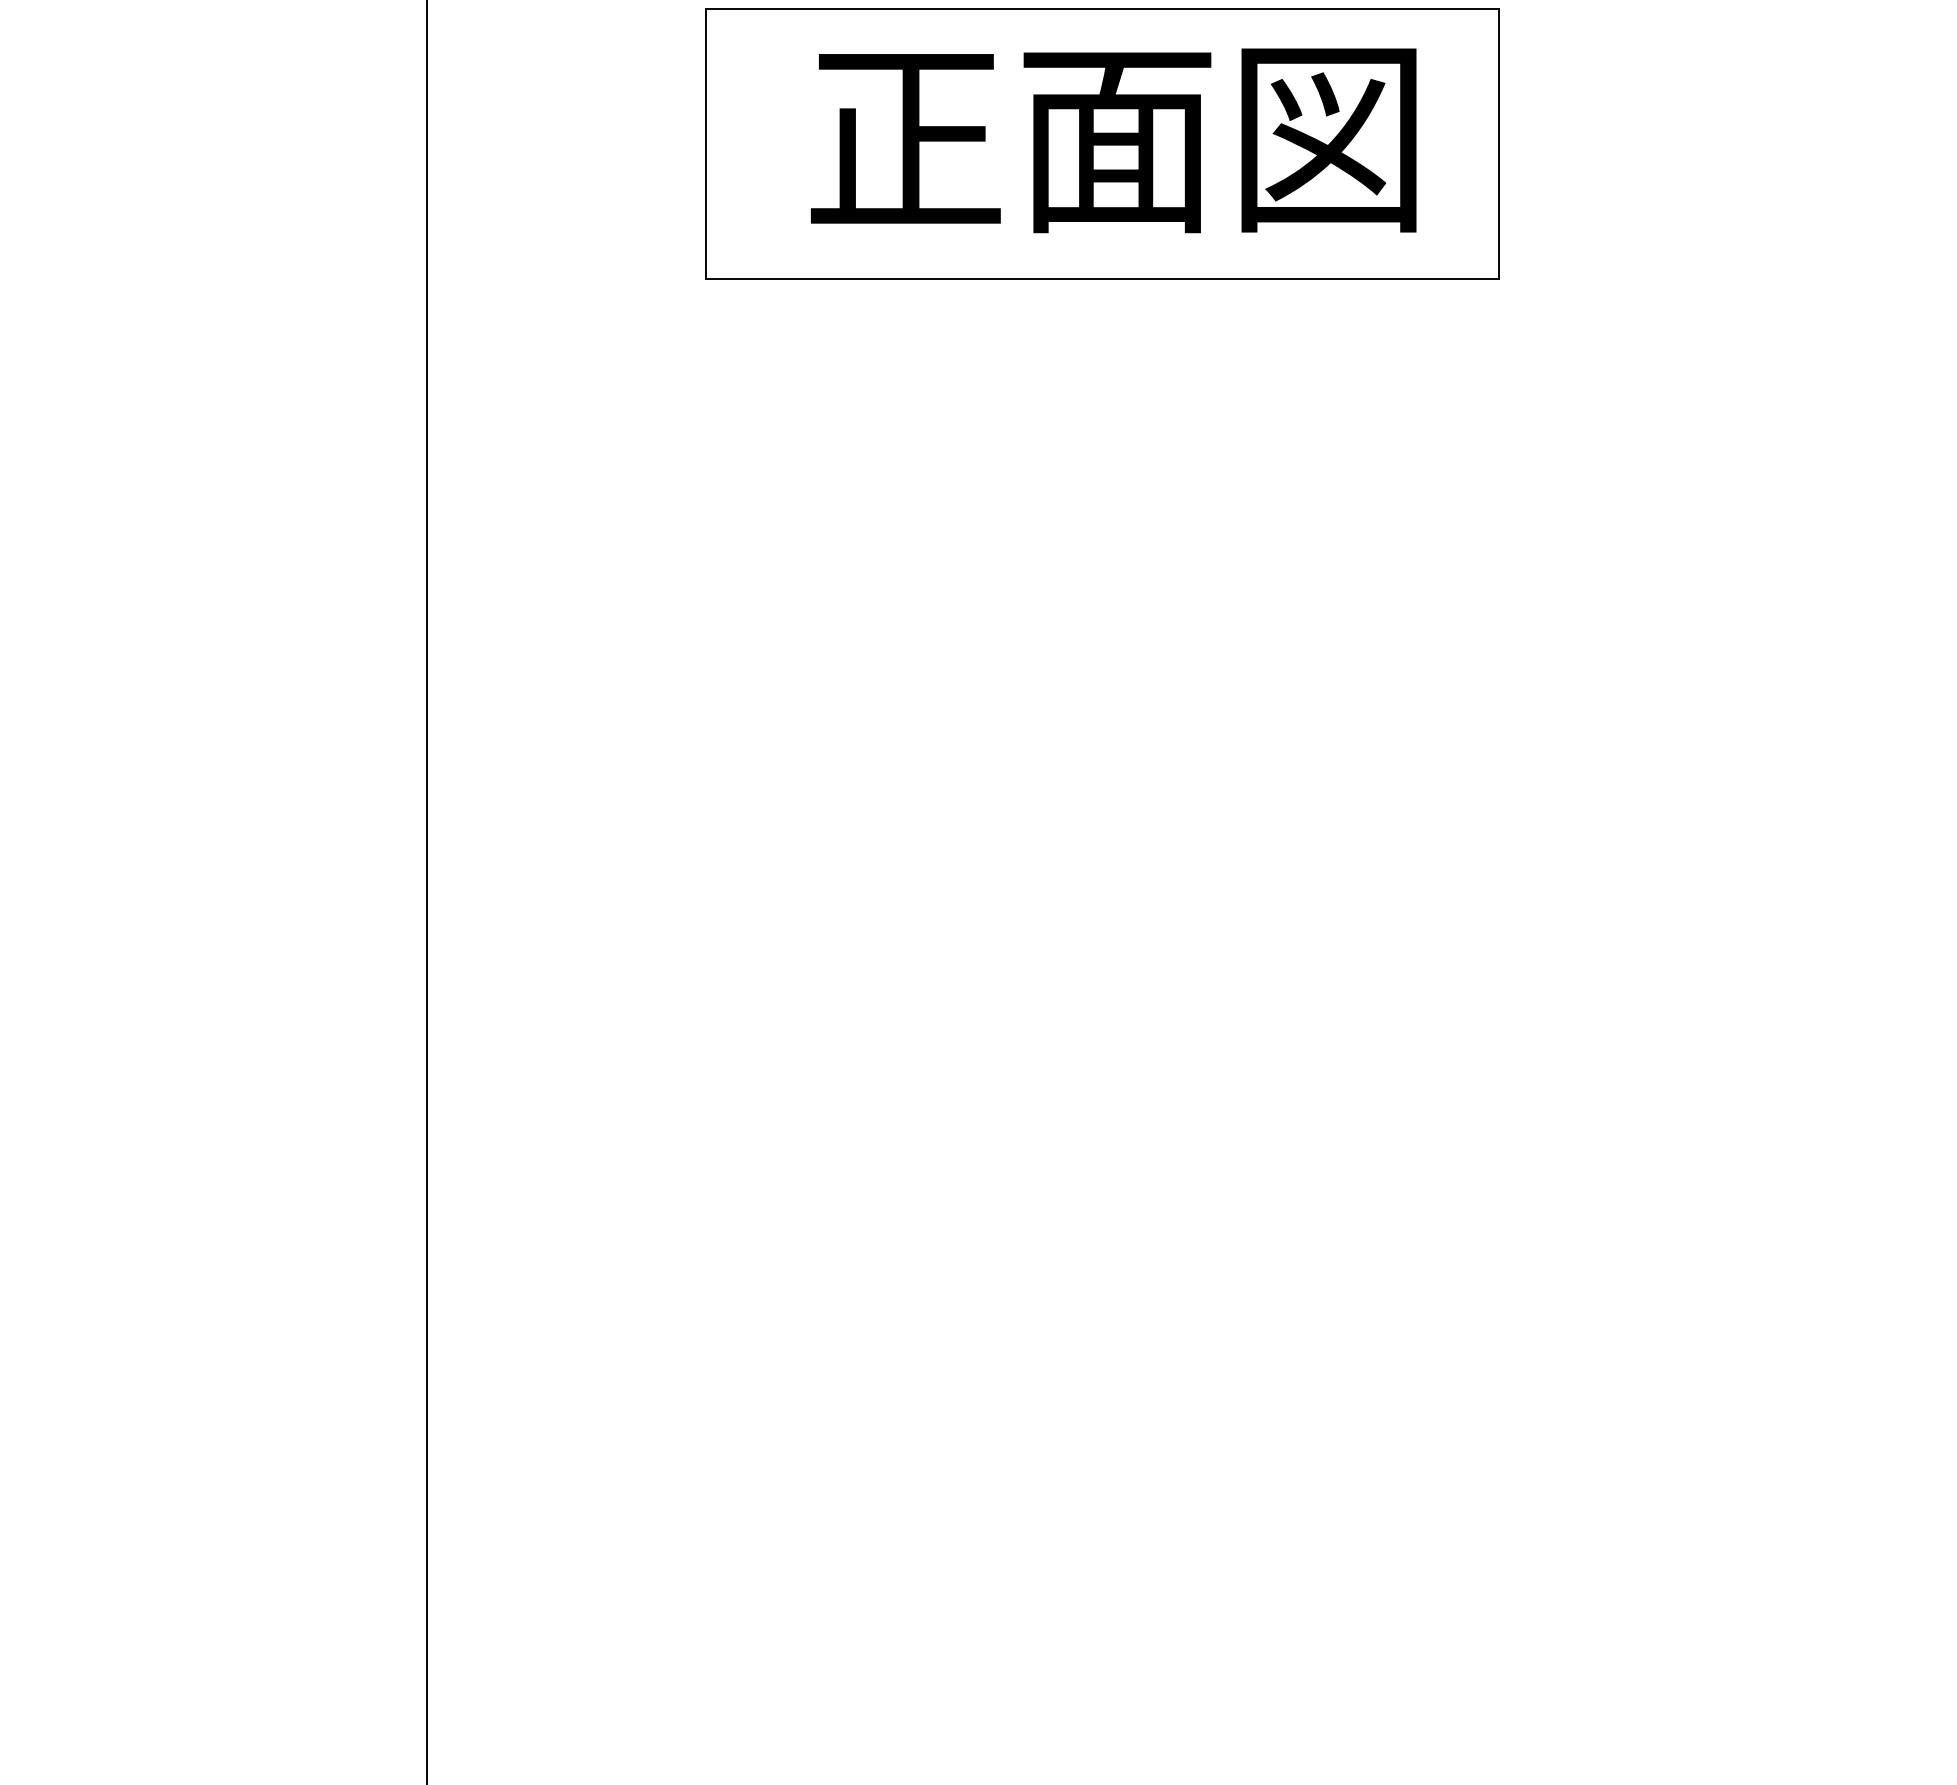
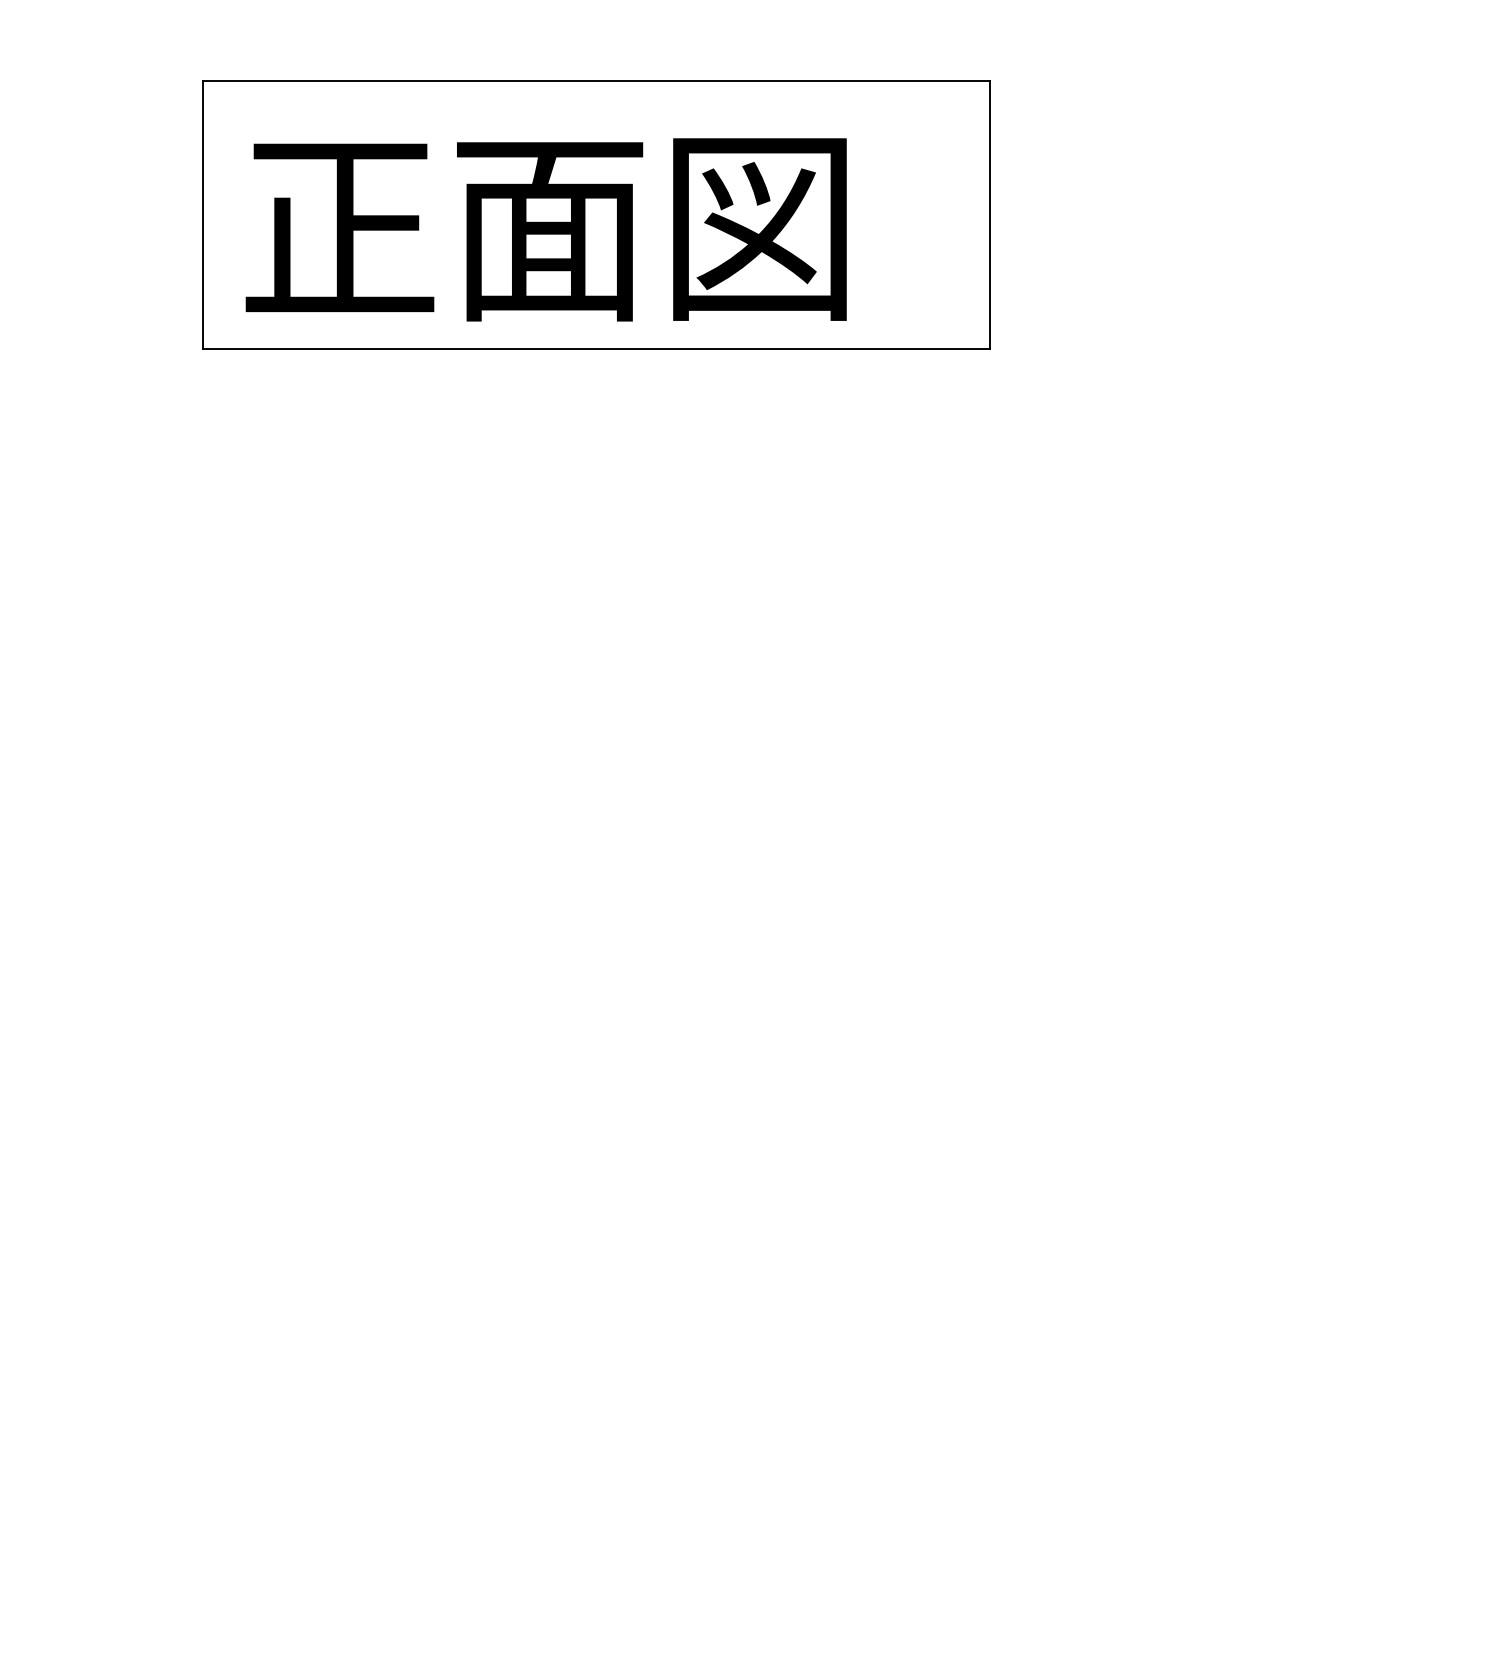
text: (1113, 140) -> (546, 229), moved

